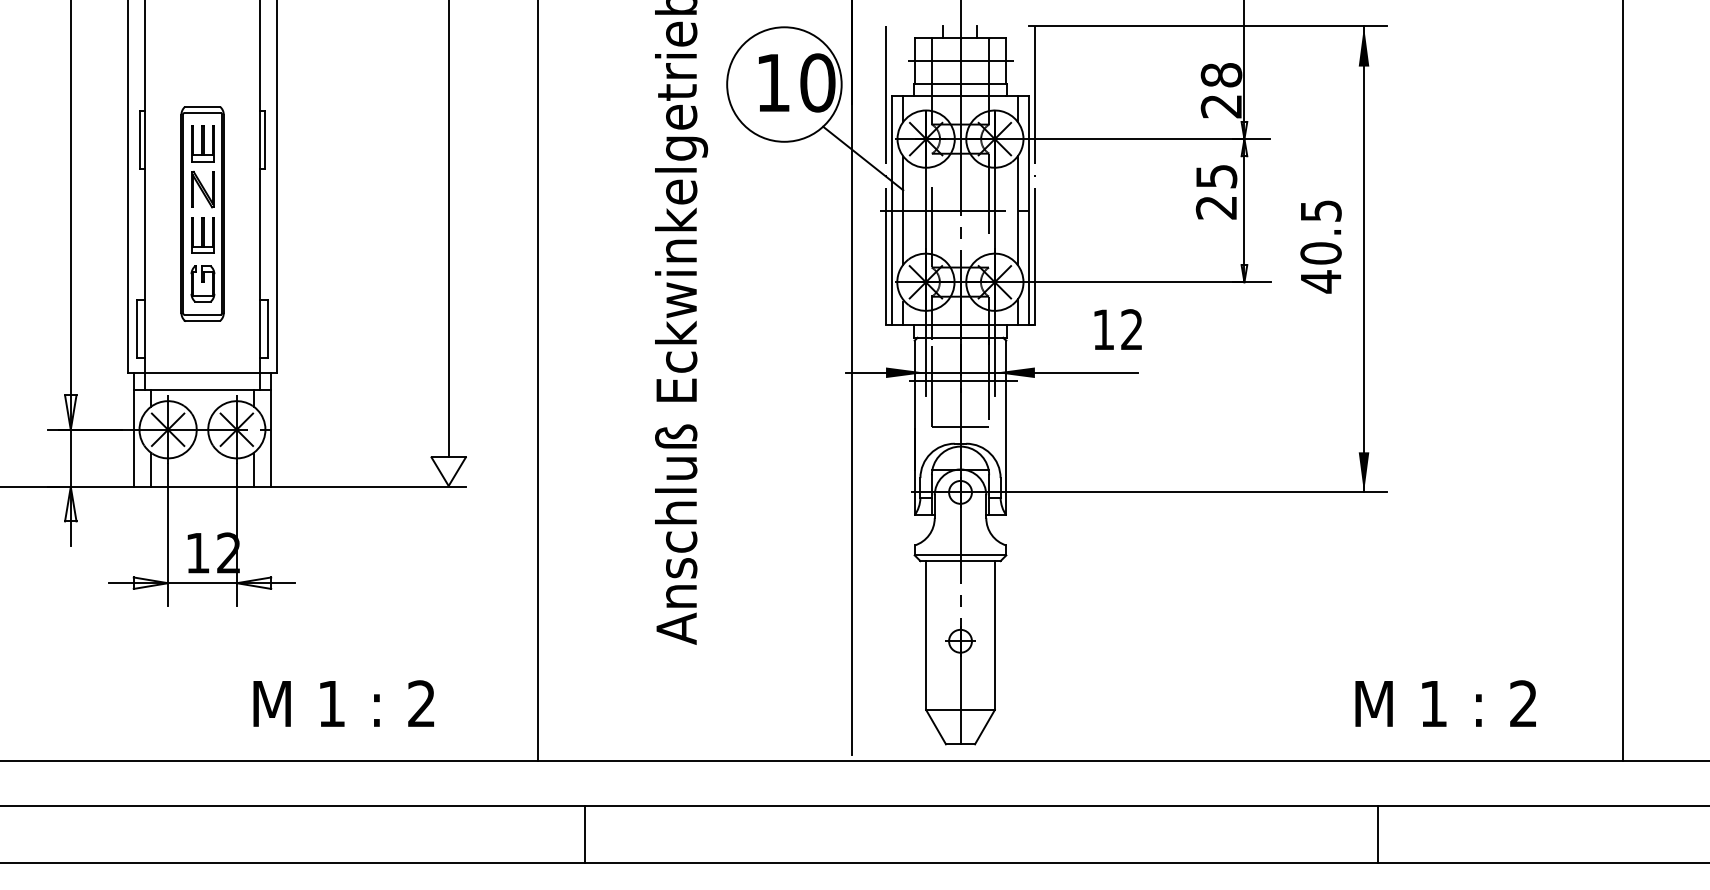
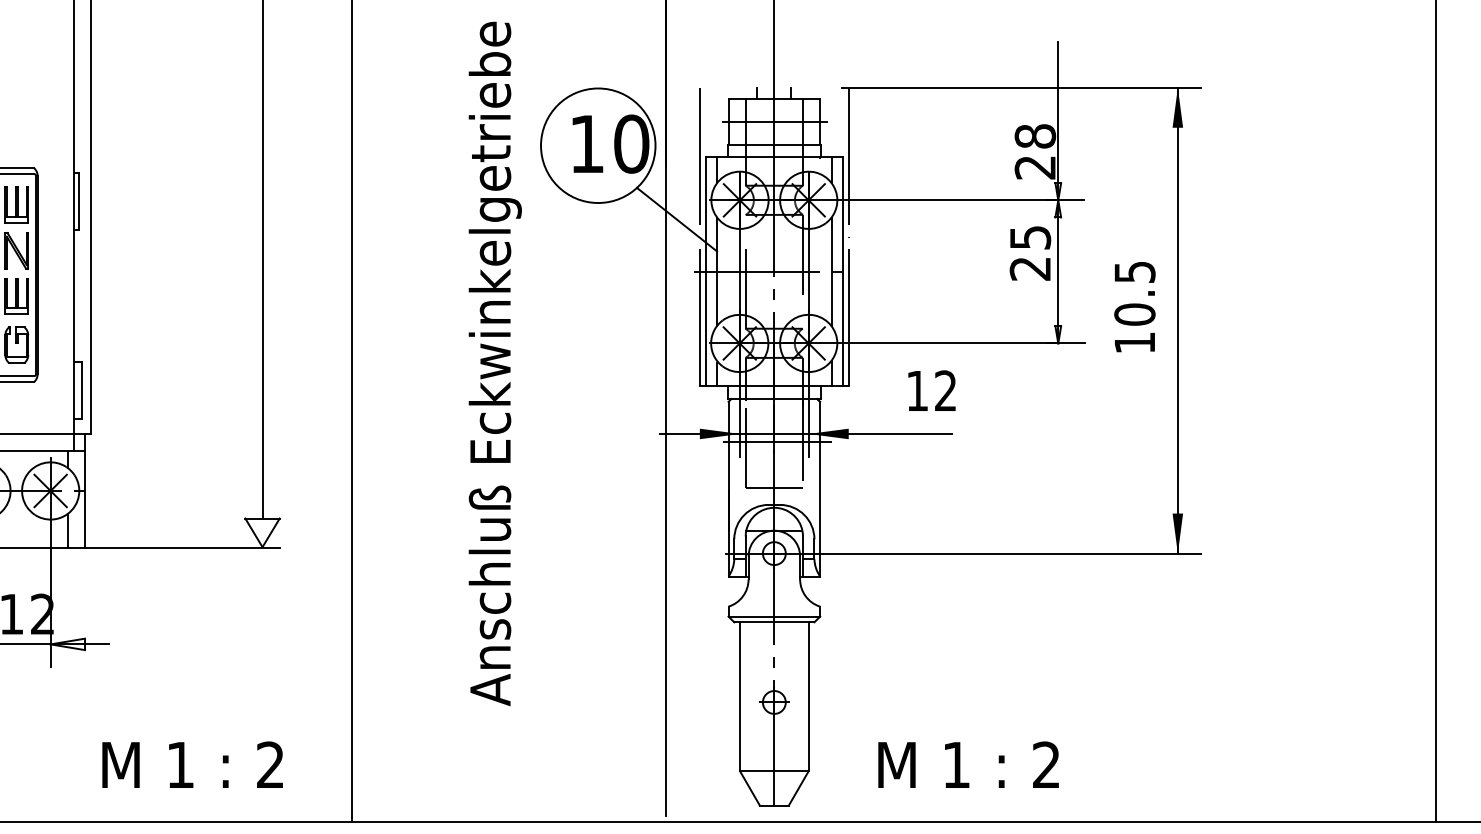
text: (1321, 281) -> (1135, 342), 40.5 -> 10.5
text: (343, 703) -> (192, 764), moved
text: (1445, 703) -> (968, 764), moved

